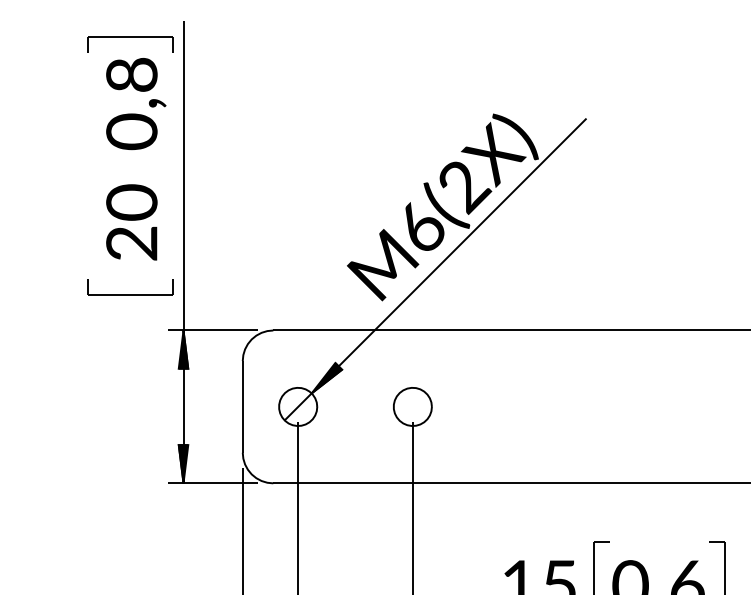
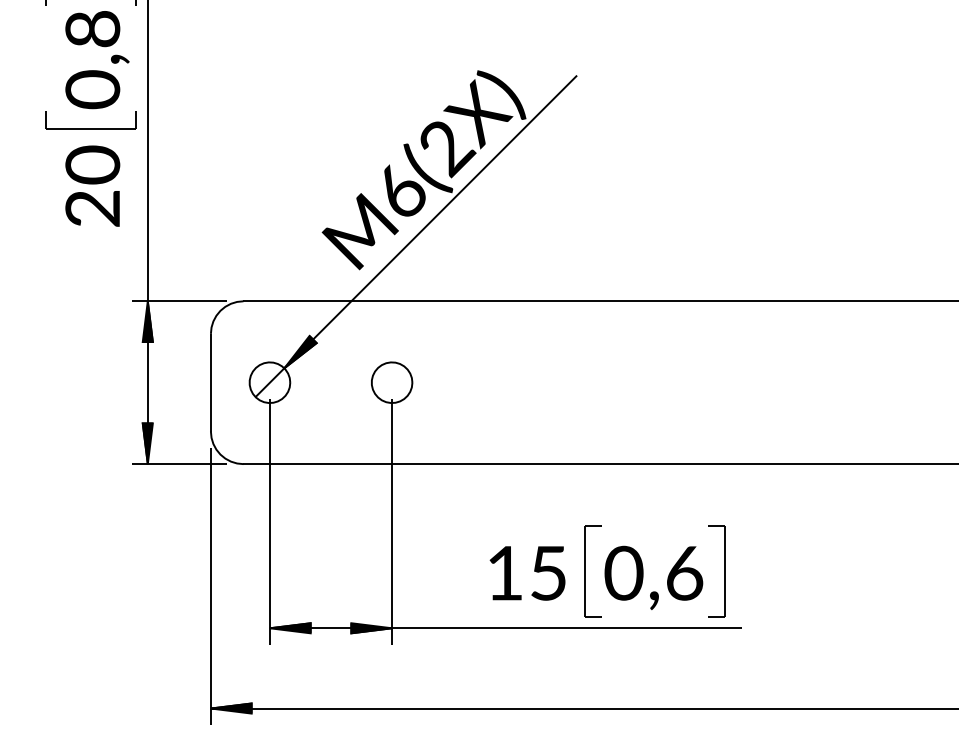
part: (129, 295) -> (90, 128), moved

